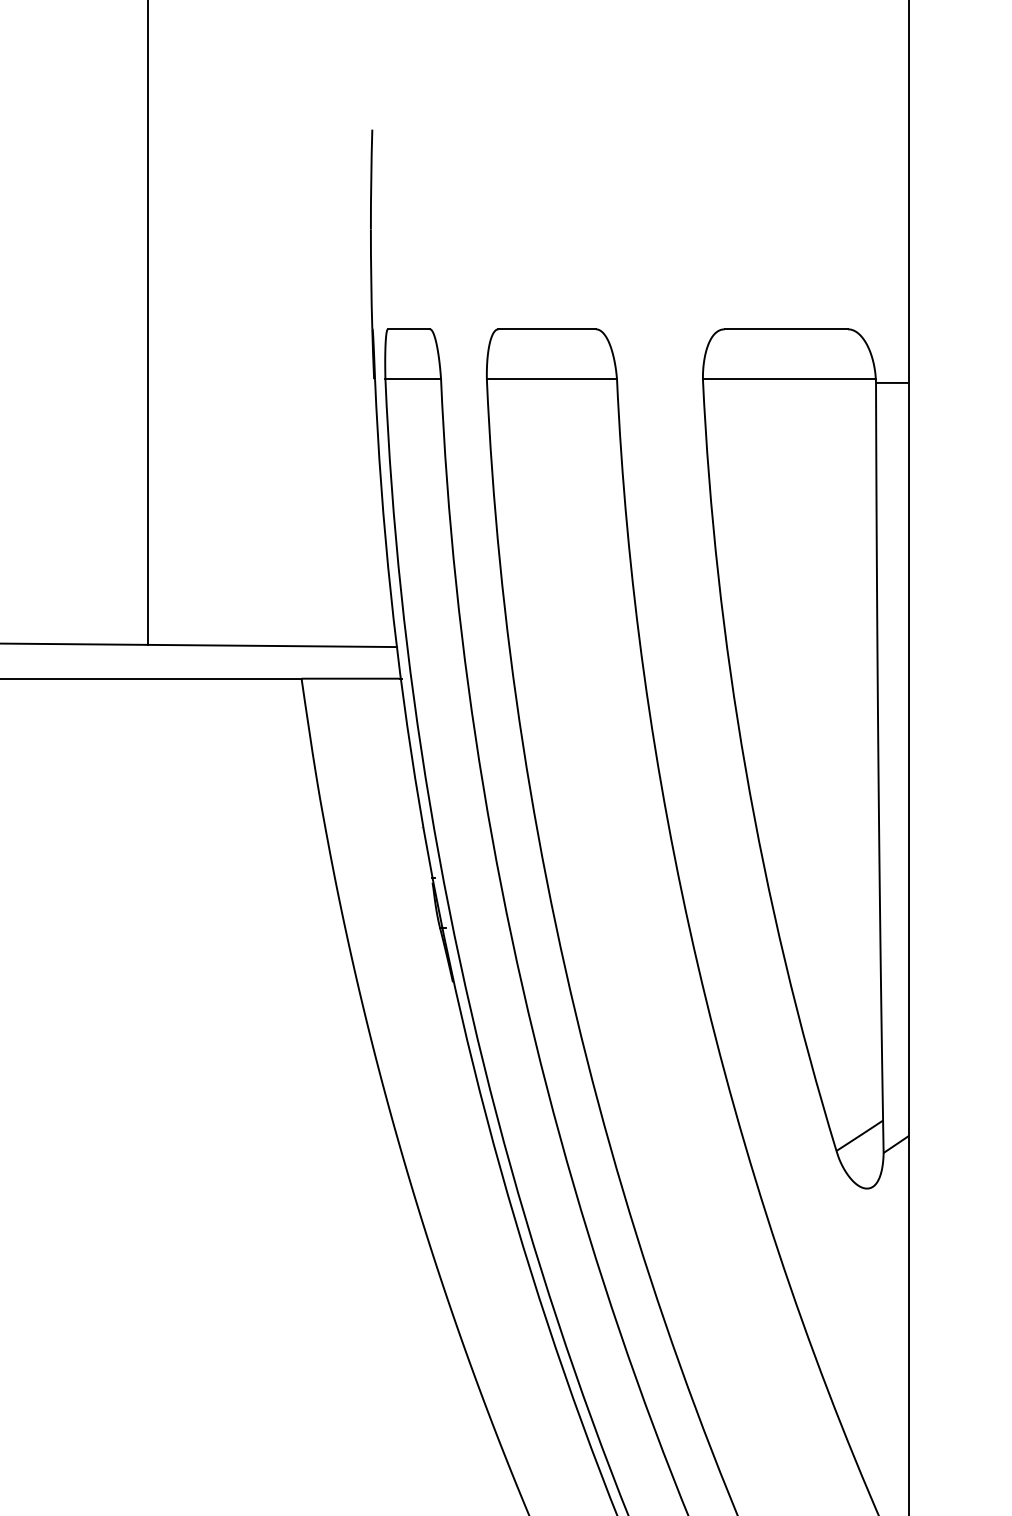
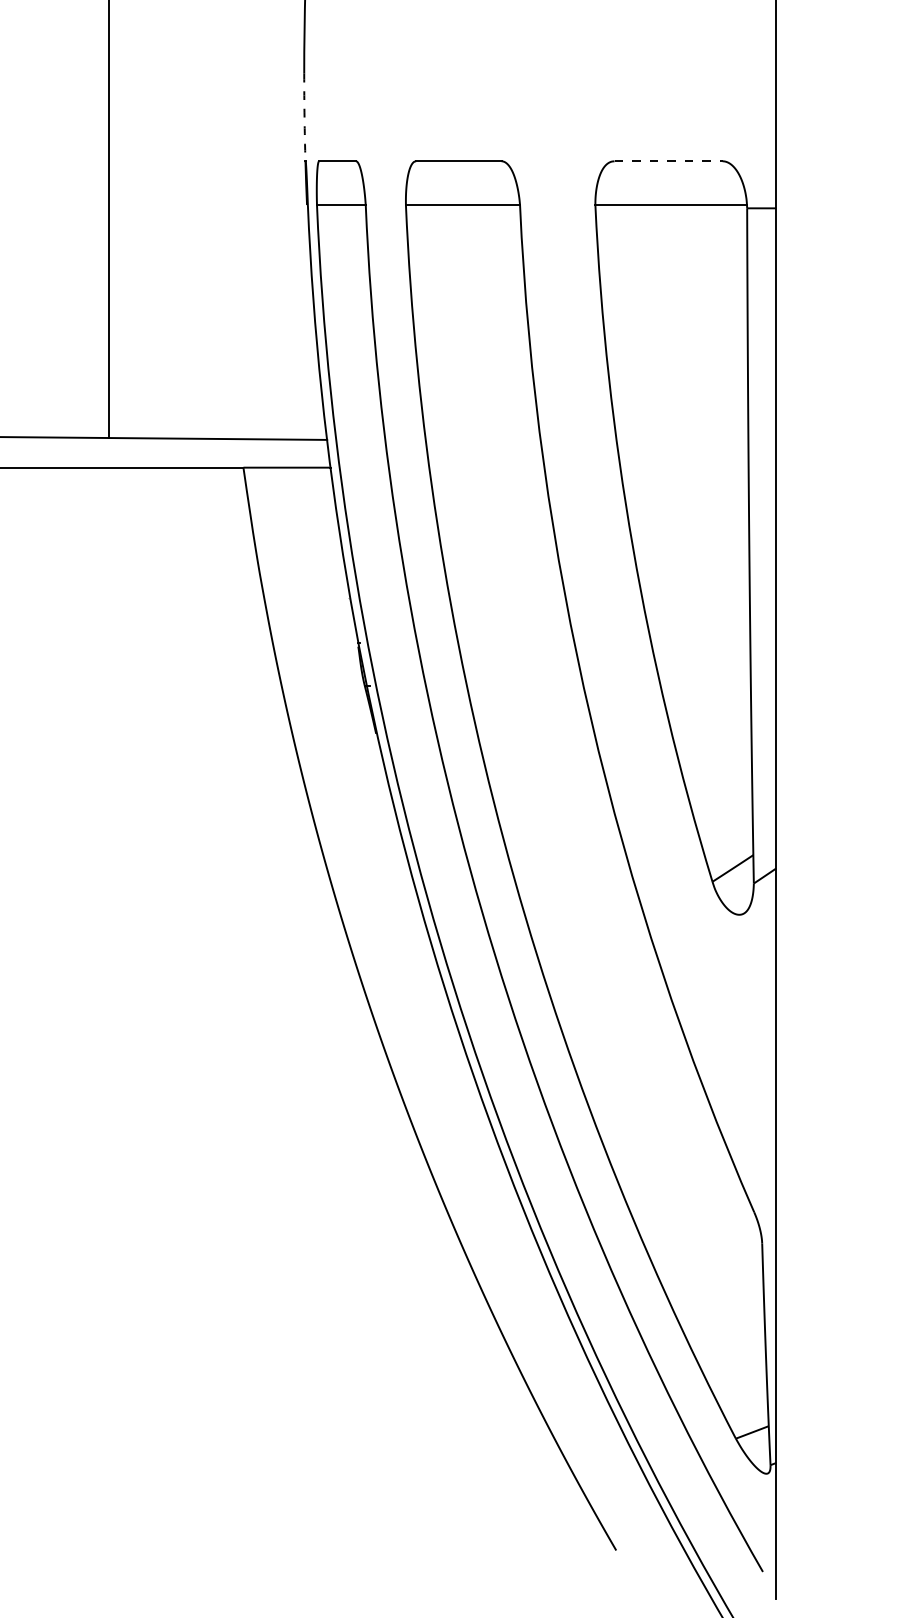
arc: (371, 279) -> (304, 117), solid -> dashed
line: (787, 329) -> (669, 161), solid -> dashed

